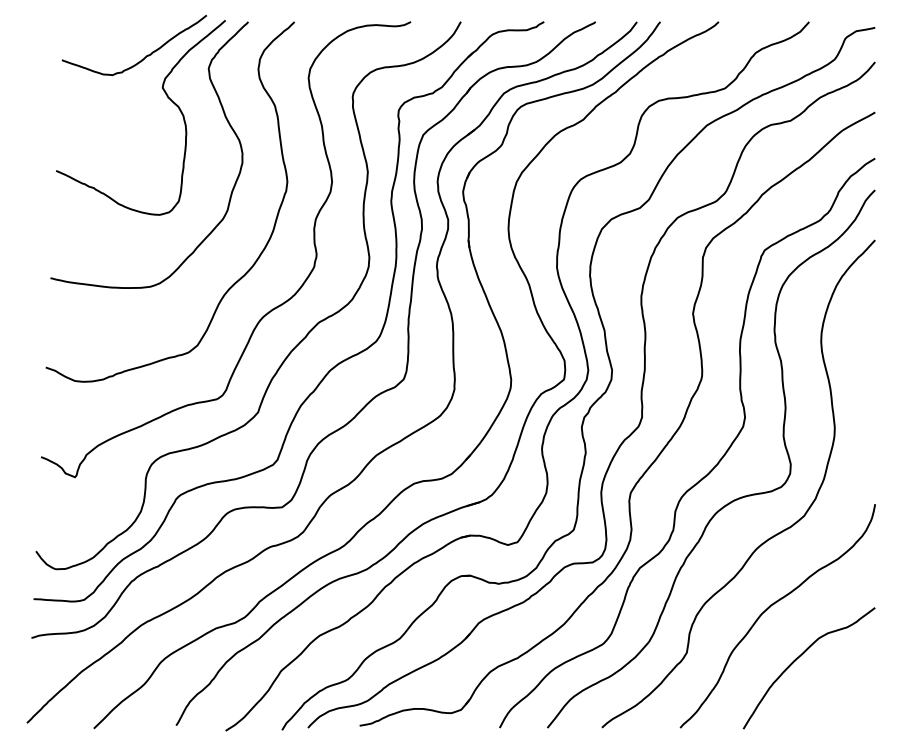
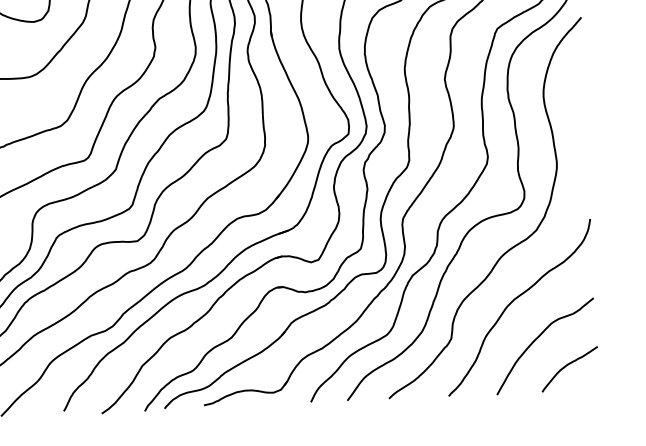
curve: (836, 695) -> (567, 366), added

